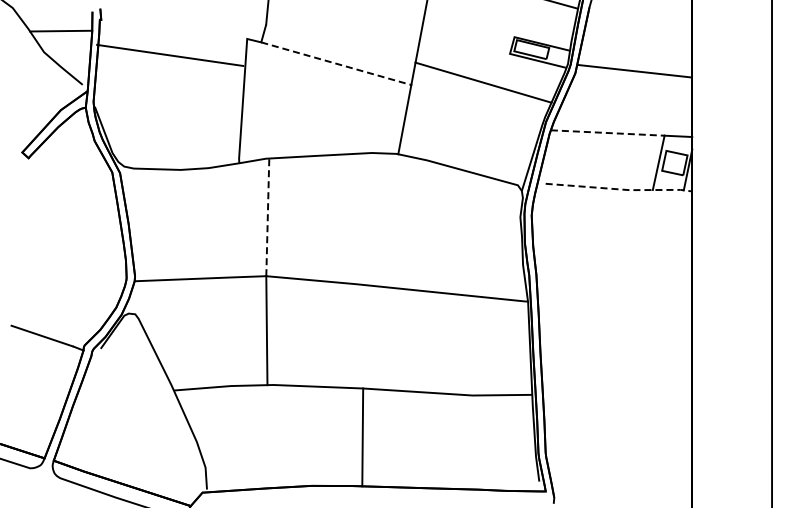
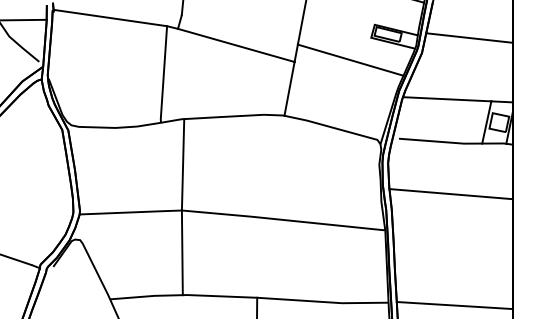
line: (170, 54) -> (110, 17), moved
line: (336, 63) -> (236, 45), dashed -> solid
line: (634, 71) -> (469, 38), moved
line: (607, 133) -> (447, 99), dashed -> solid
line: (620, 189) -> (457, 143), dashed -> solid
line: (267, 217) -> (182, 164), dashed -> solid
line: (612, 254) -> (450, 193), added
line: (617, 398) -> (454, 305), added

